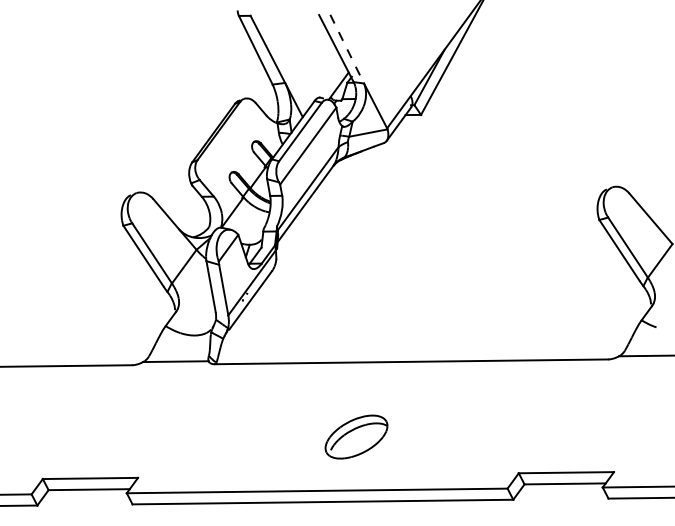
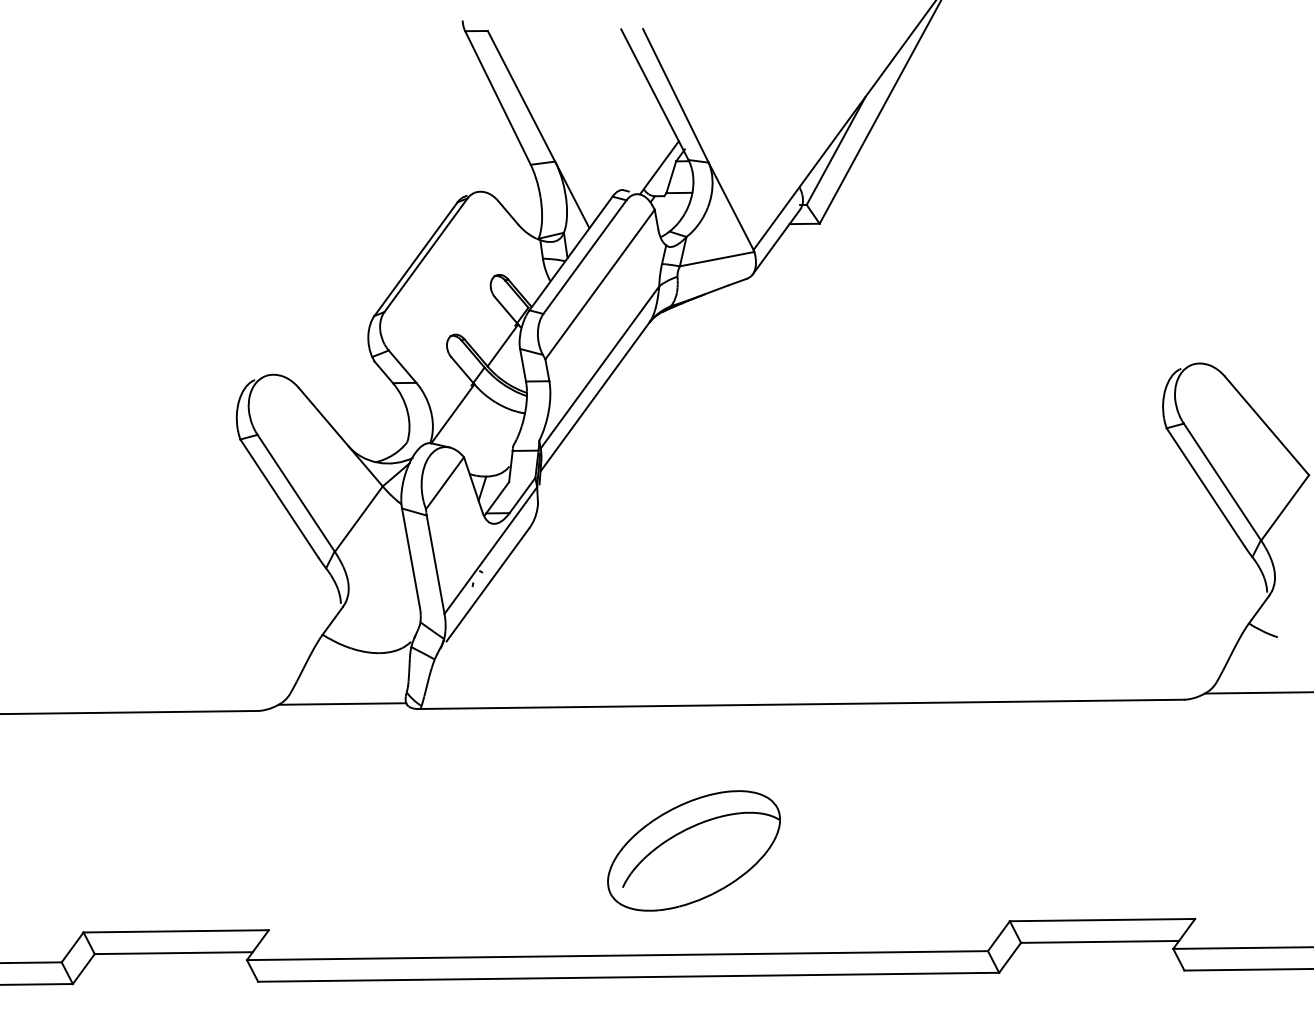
line: (347, 49) -> (676, 96), dashed -> solid
part: (356, 436) -> (693, 849), size x1.43

